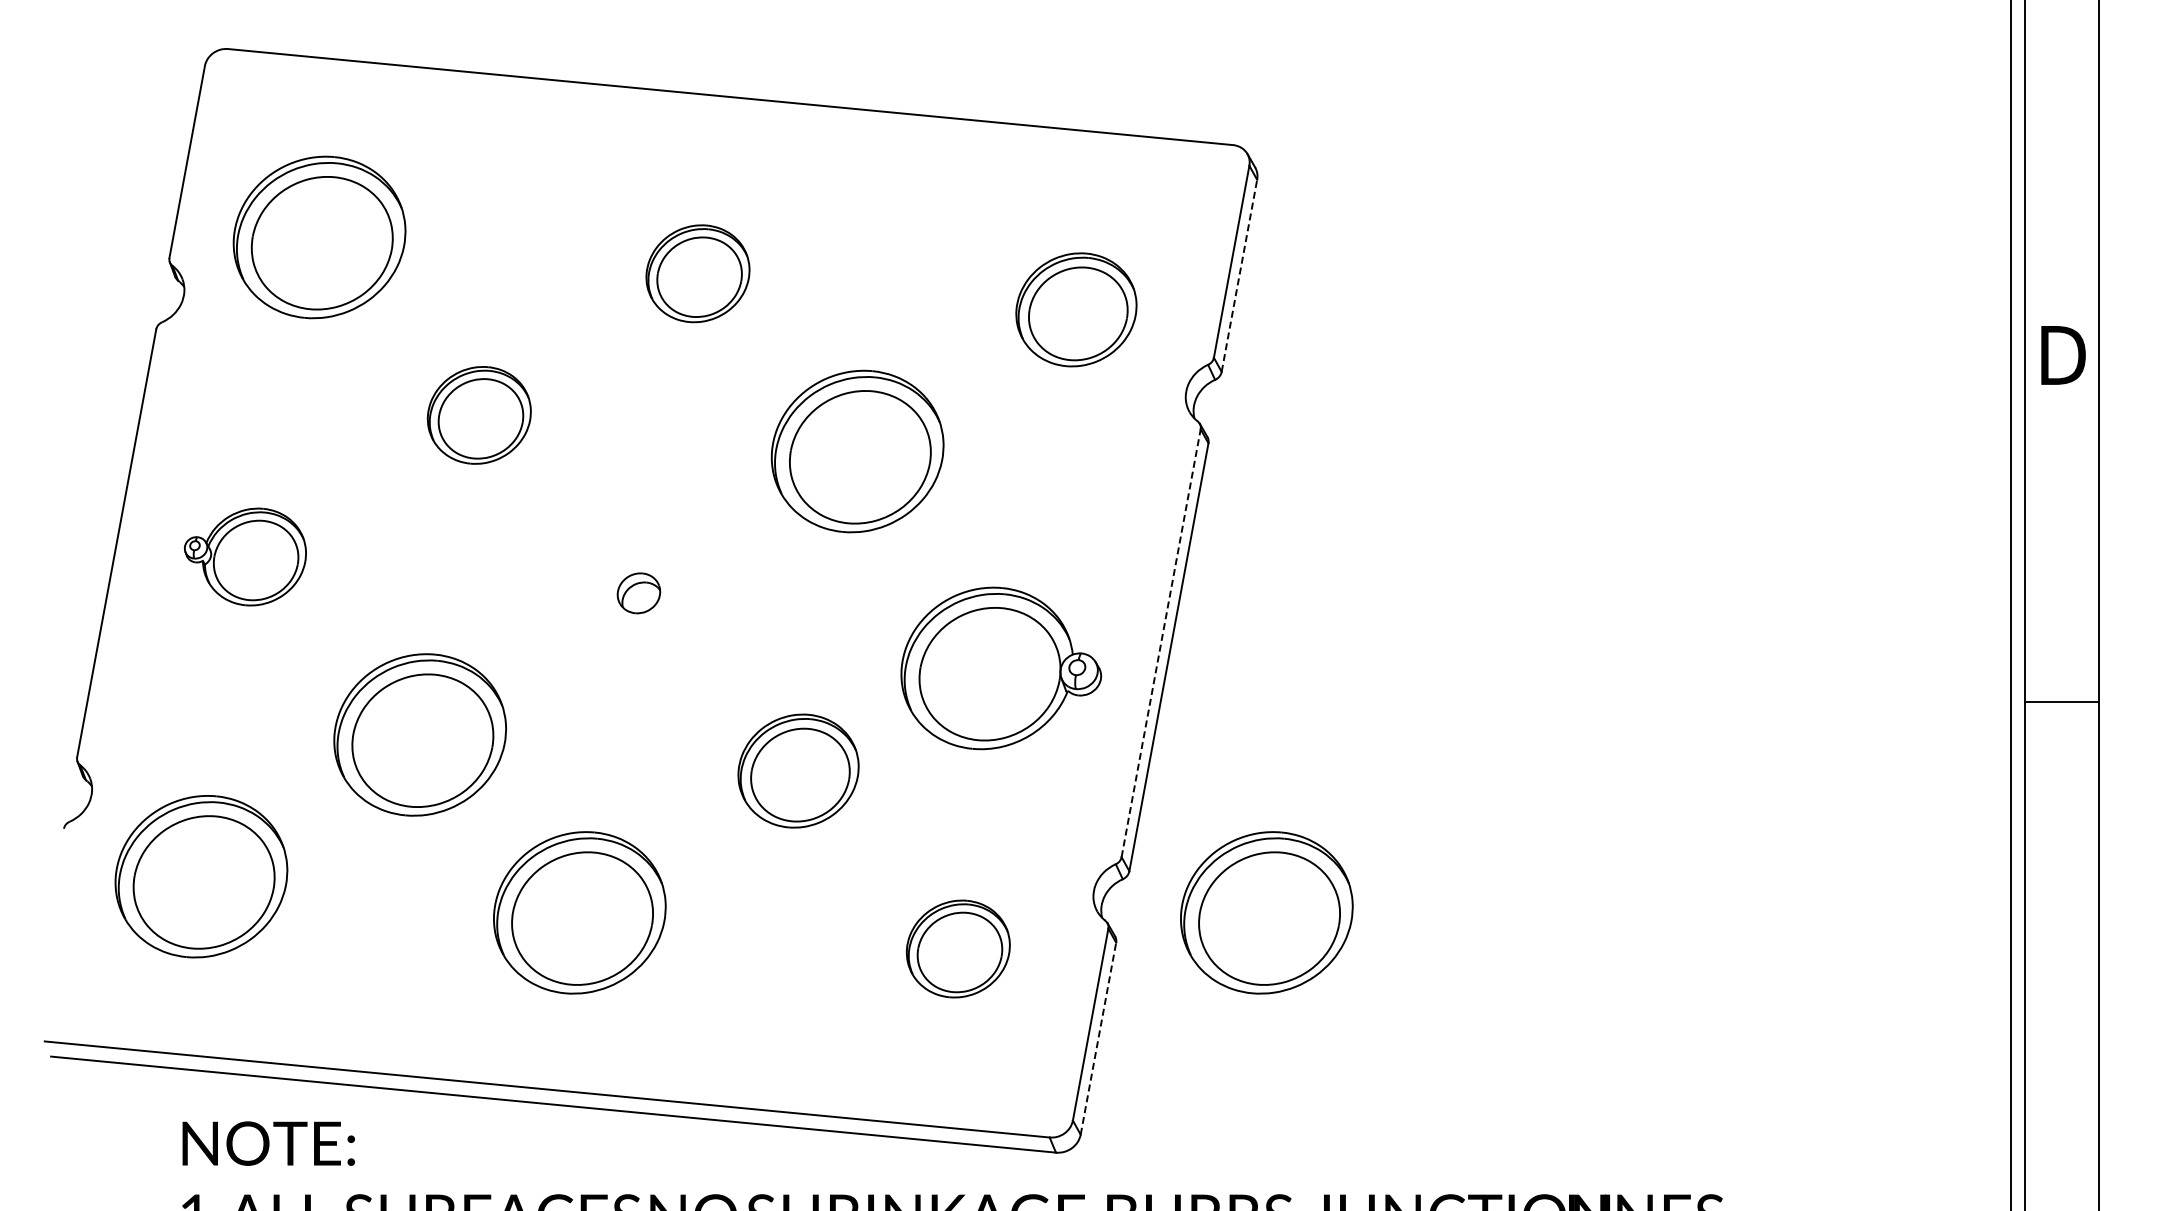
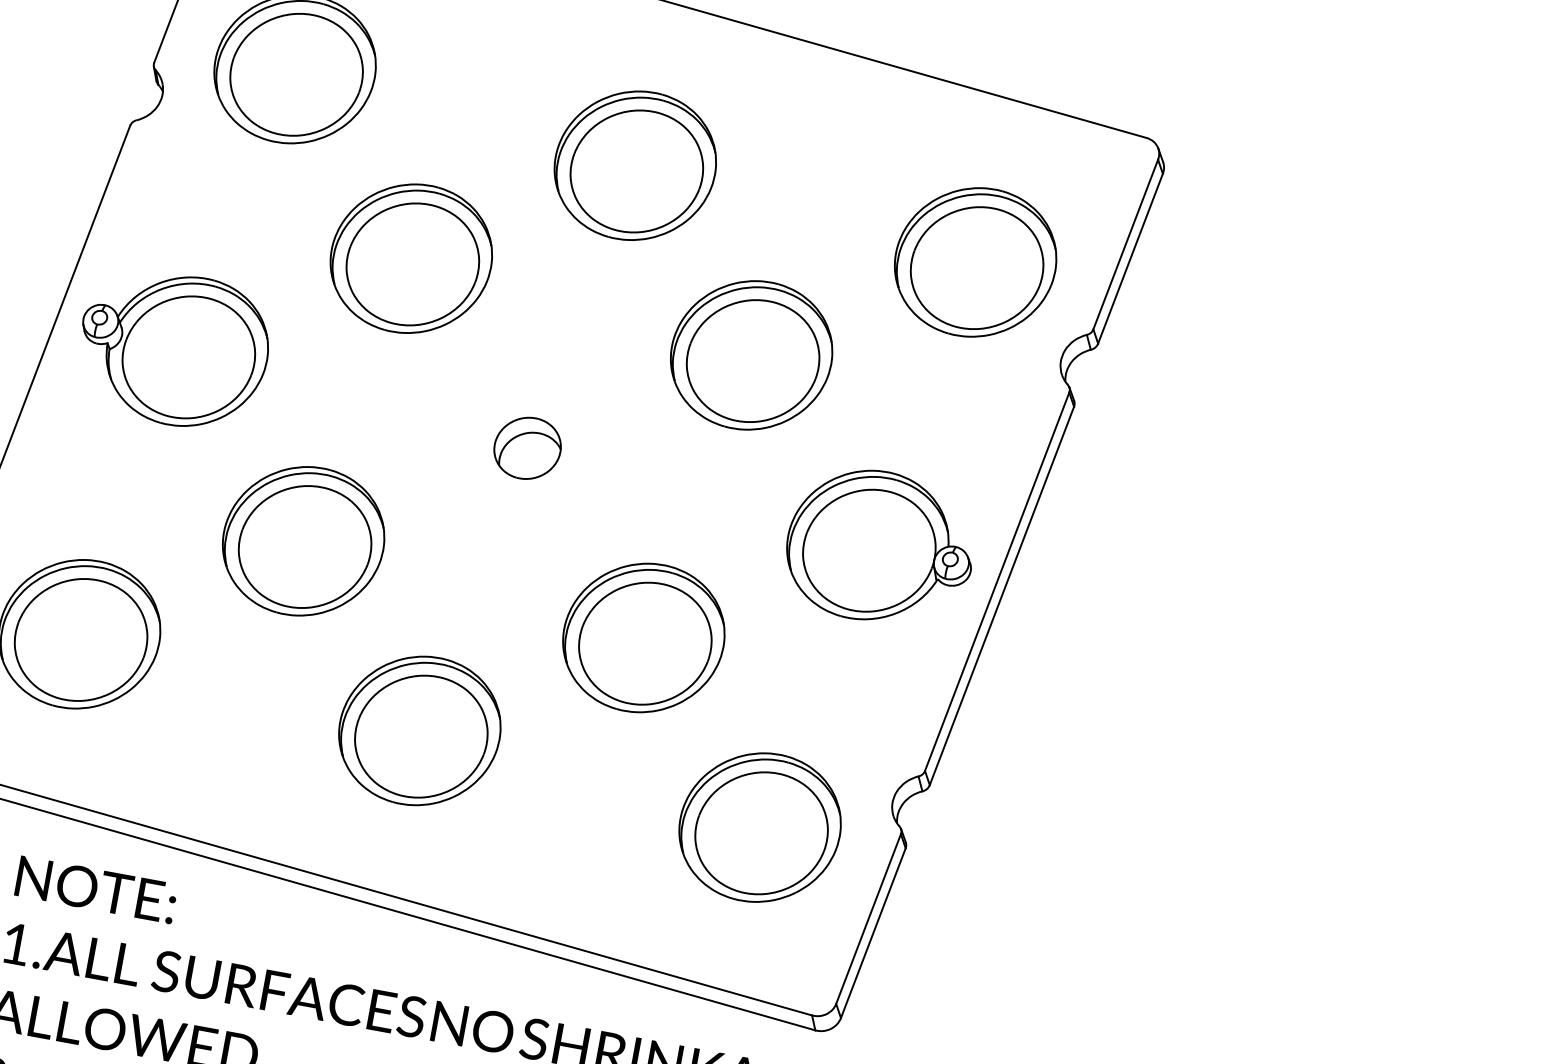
part: (697, 273) -> (634, 165), size x1.67
line: (1239, 275) -> (1130, 258), dashed -> solid
part: (1076, 309) -> (975, 262), size x1.43
part: (479, 415) -> (411, 258), size x1.67
part: (245, 556) -> (173, 348), size x1.67
part: (638, 593) -> (527, 448), size x1.67
line: (1161, 643) -> (997, 582), dashed -> solid
part: (1001, 668) -> (880, 547), moved
part: (798, 770) -> (643, 637), size x1.43
part: (1266, 912) -> (1048, 845), removed
part: (958, 948) -> (760, 827), size x1.67
line: (1098, 1038) -> (873, 933), dashed -> solid

